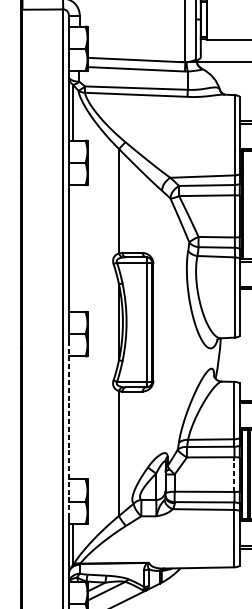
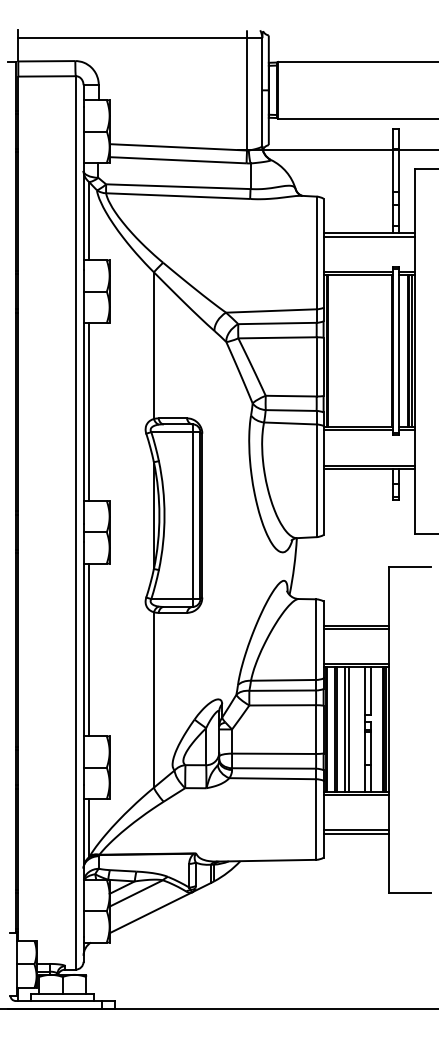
line: (73, 248) -> (89, 412), added
line: (73, 417) -> (89, 649), added
line: (68, 427) -> (83, 663), dashed -> solid
line: (234, 474) -> (316, 729), dashed -> solid

